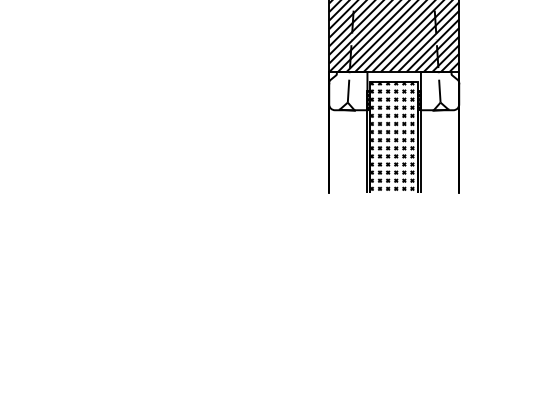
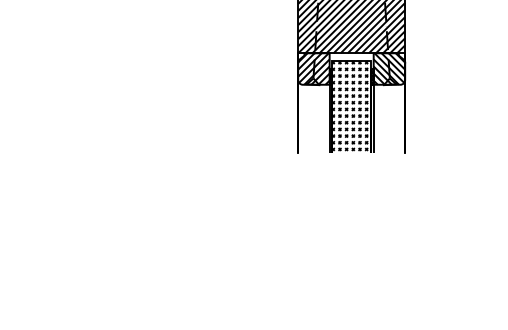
hatch: (347, 90) -> (313, 68), added
hatch: (440, 90) -> (389, 68), added

